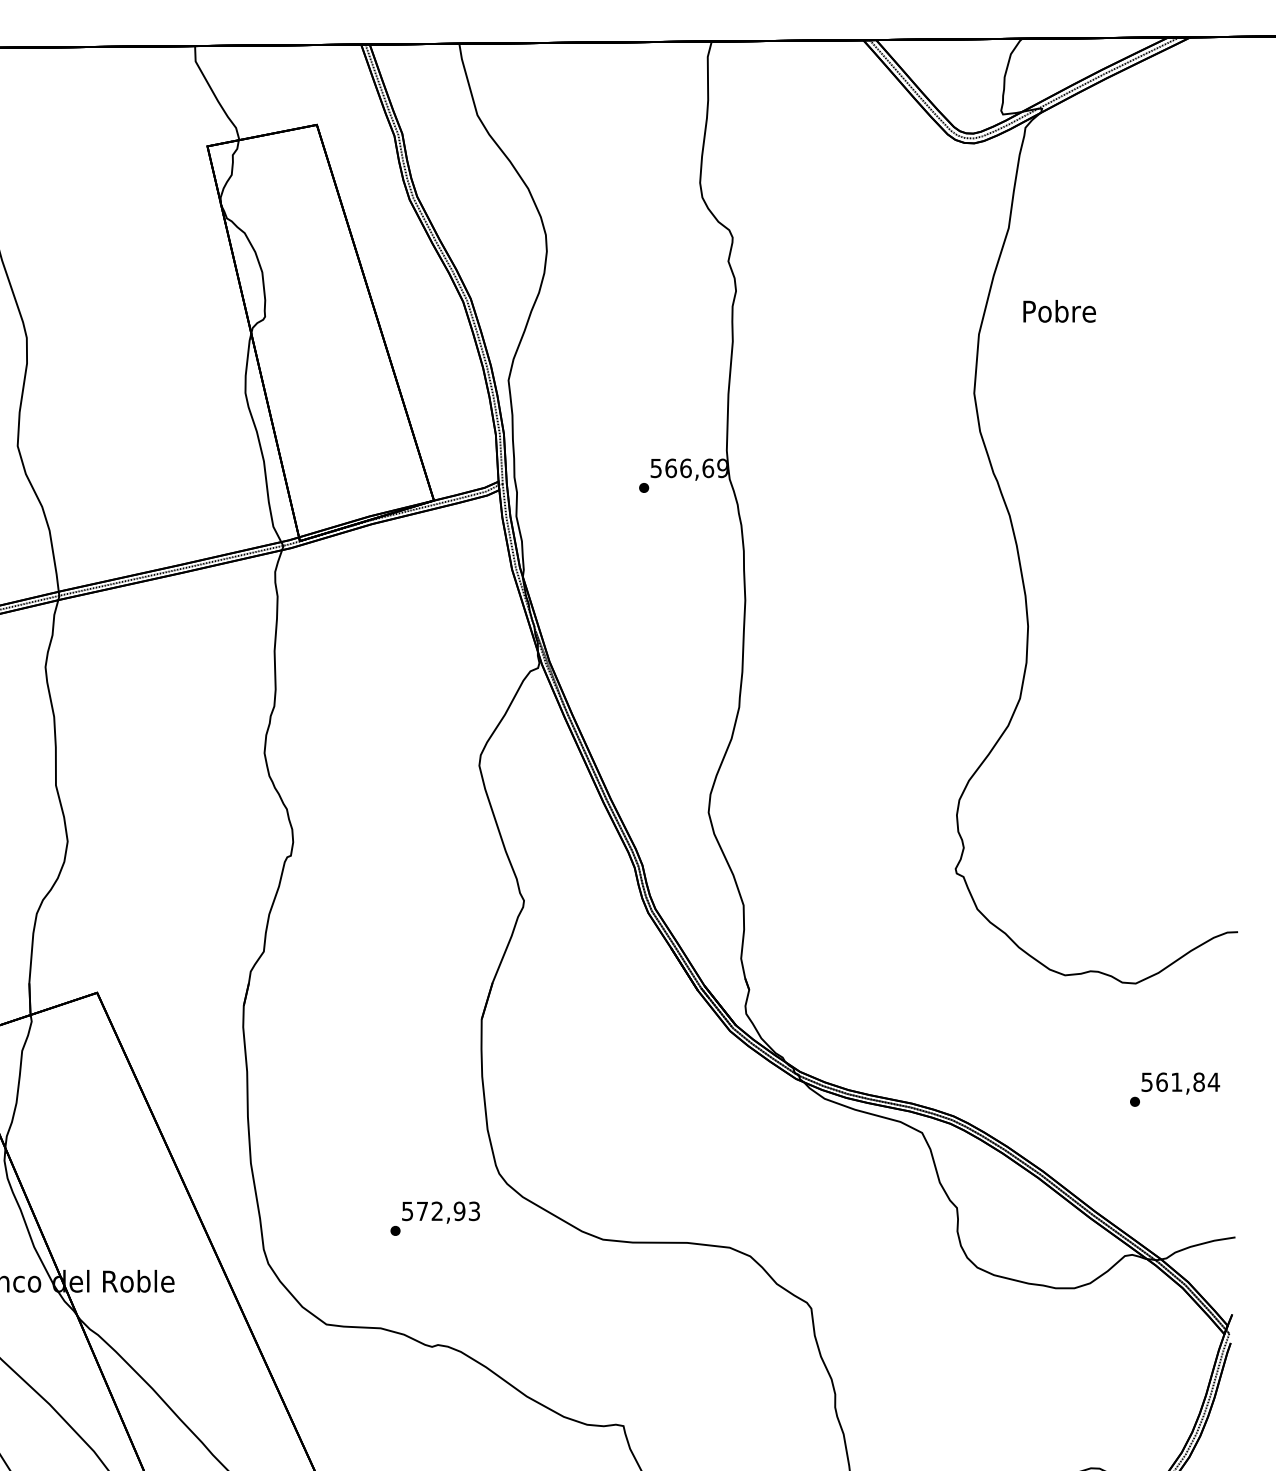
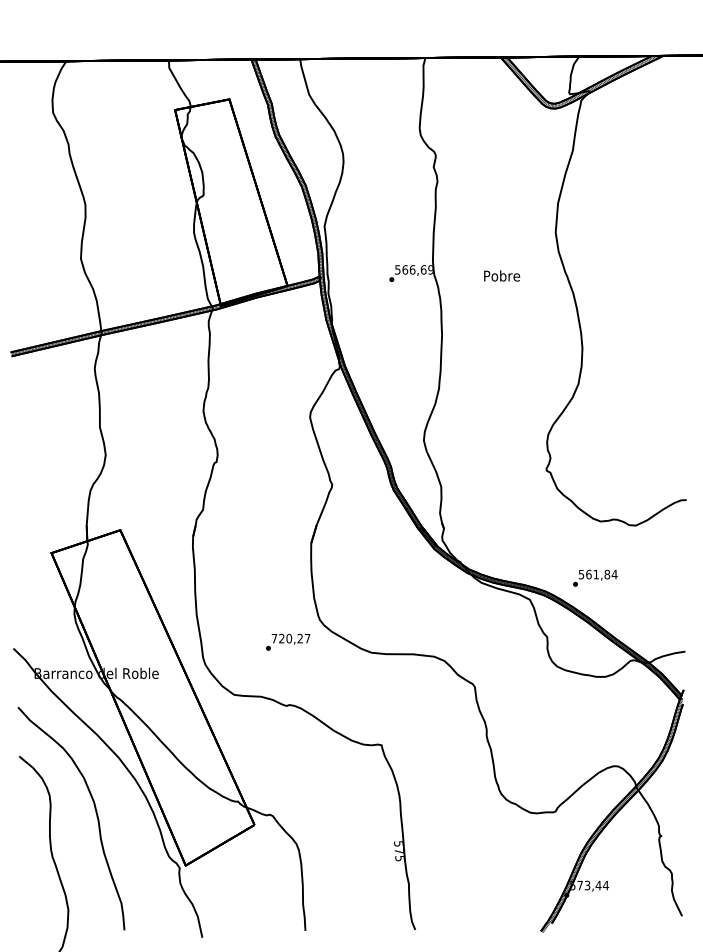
text: (1060, 310) -> (502, 275), moved
text: (1175, 1088) -> (595, 577), moved
text: (439, 1210) -> (290, 638), 572,93 -> 720,27

